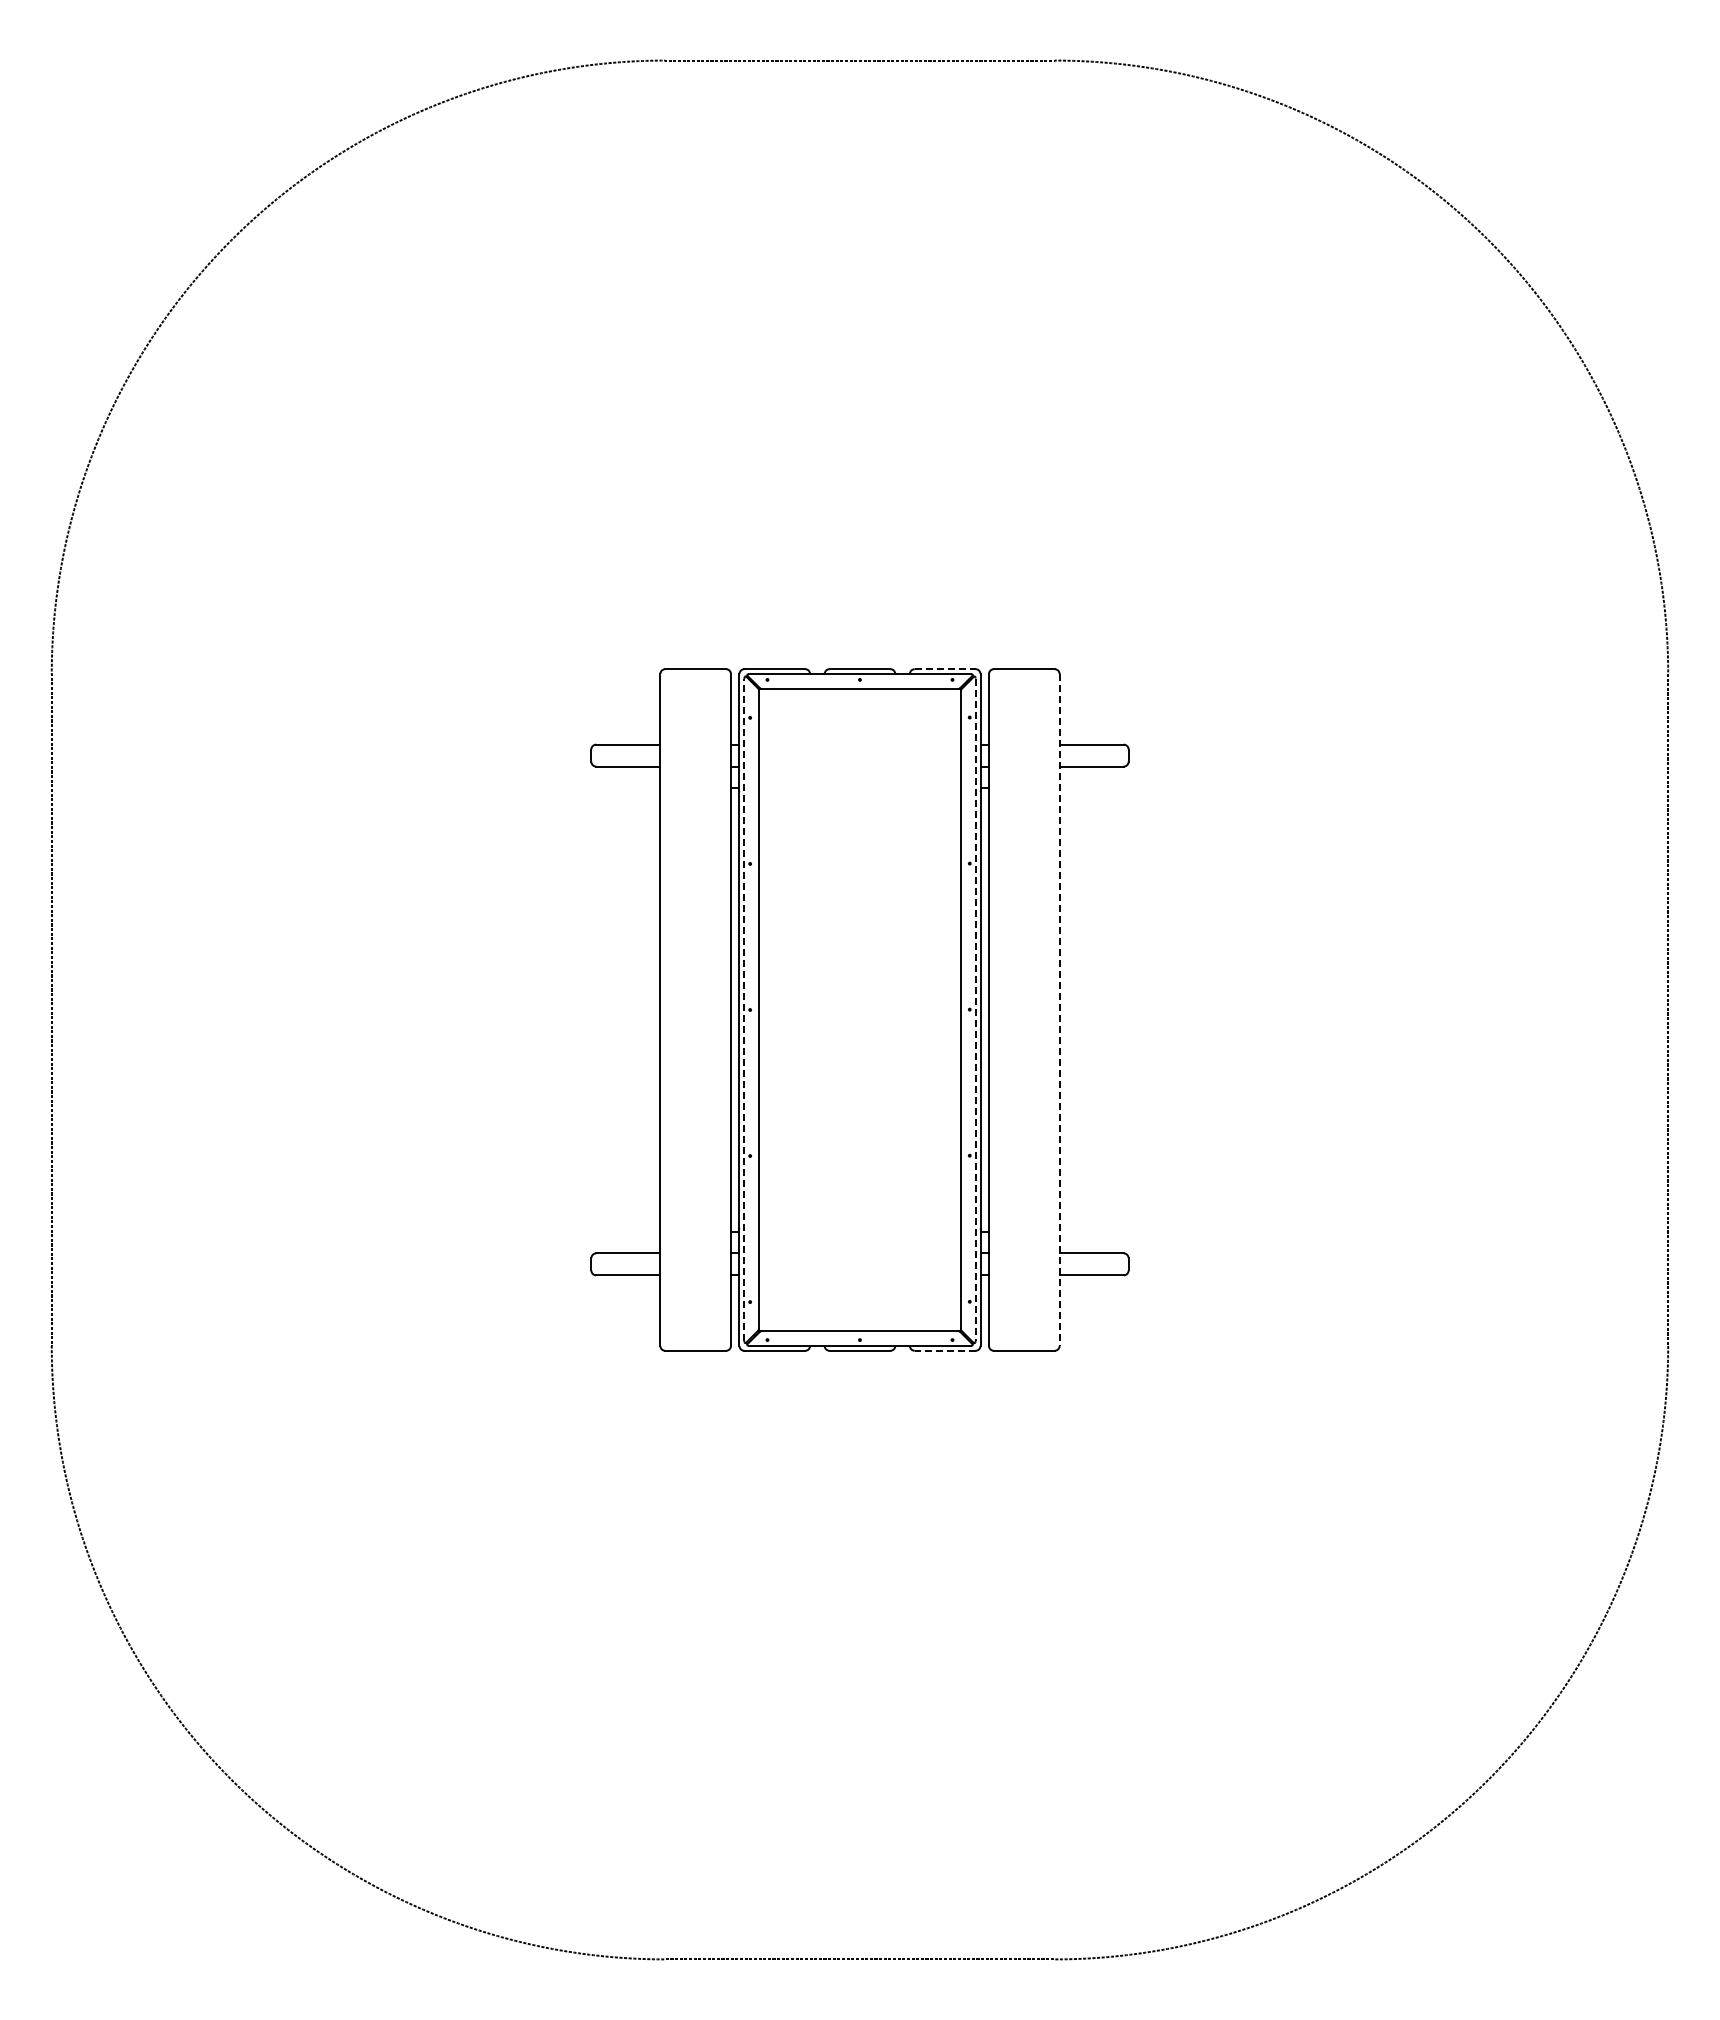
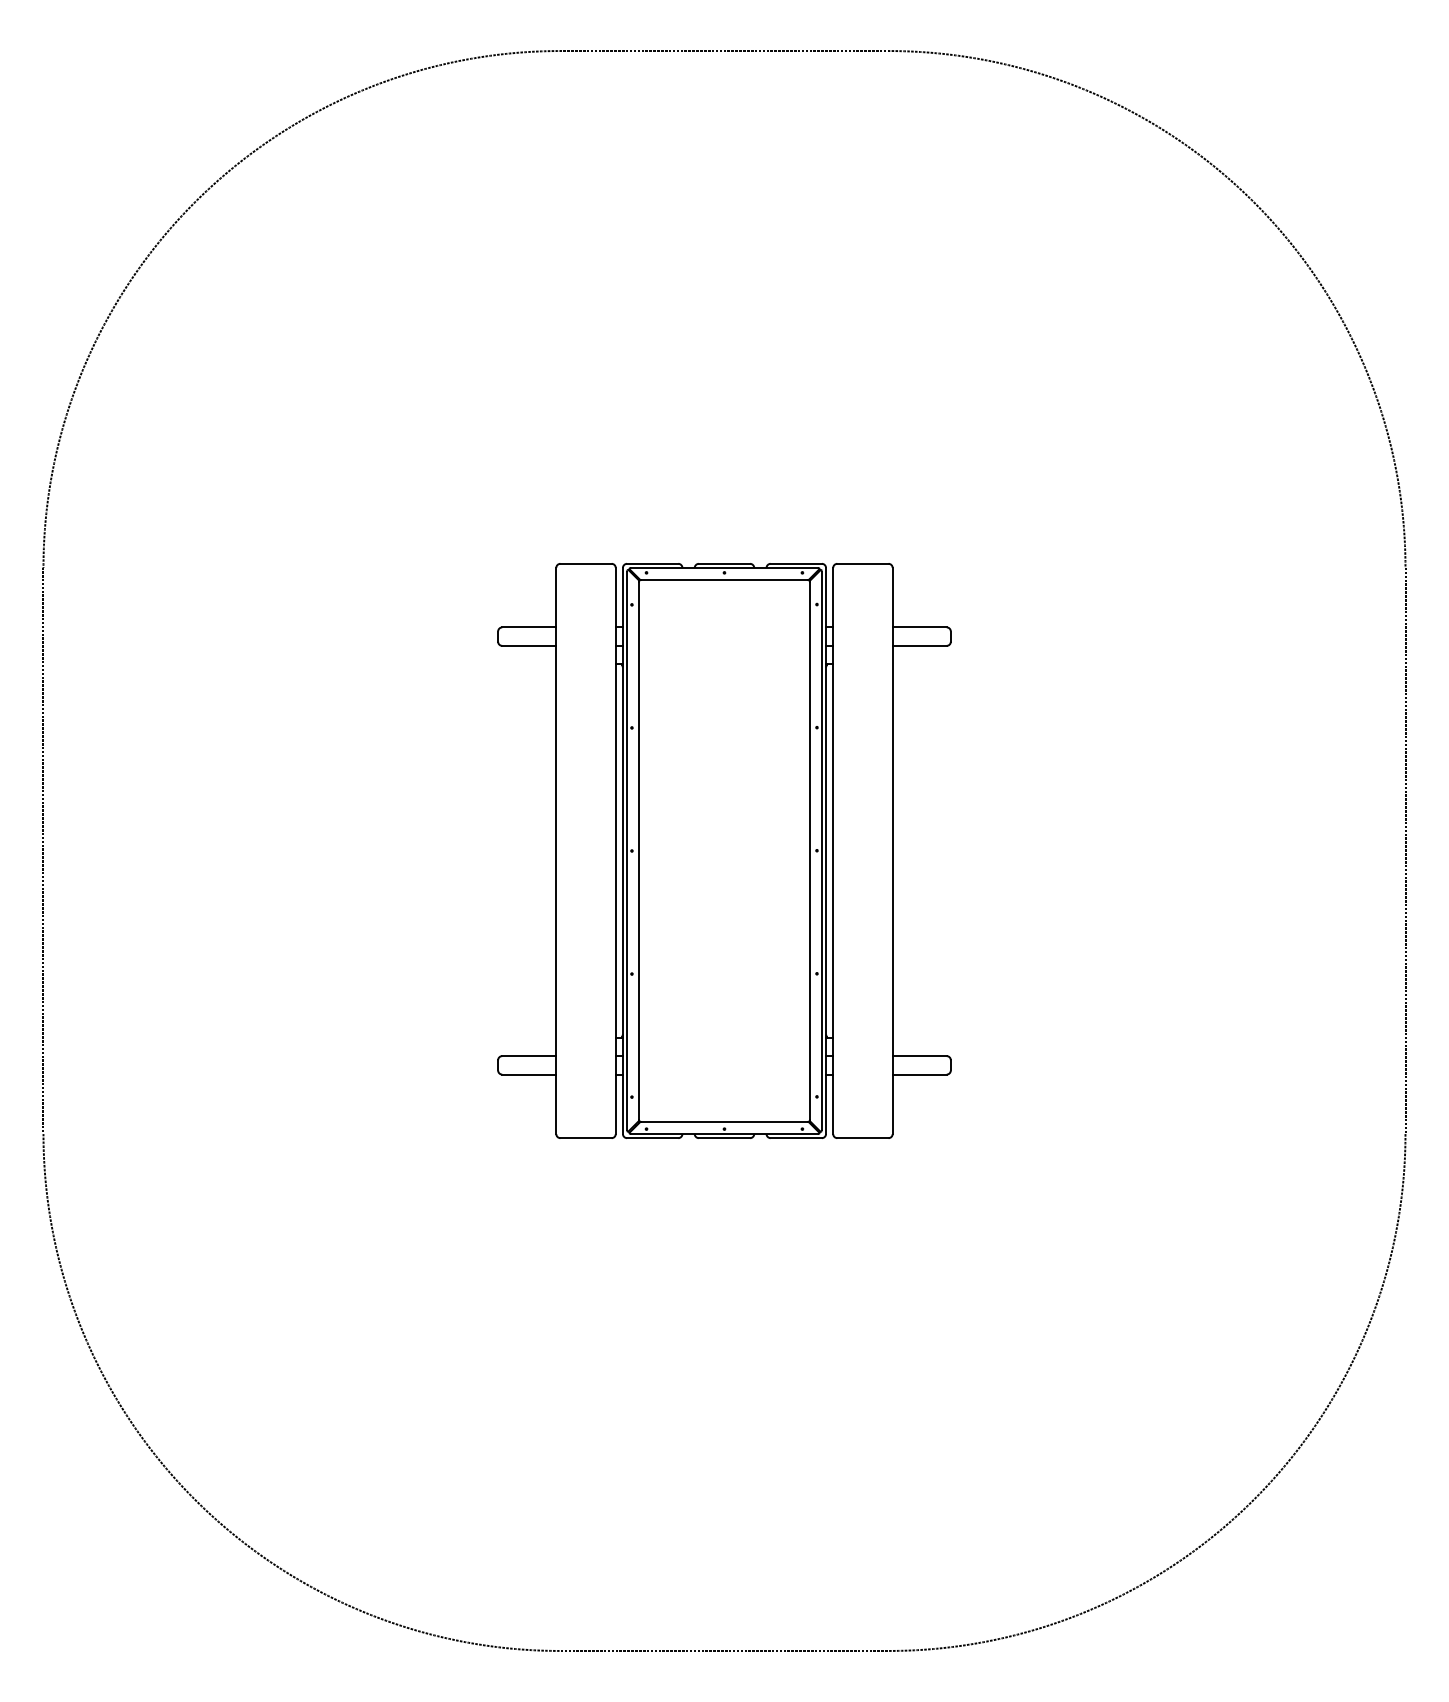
line: (945, 669) -> (796, 564), dashed -> solid
line: (744, 1009) -> (627, 850), dashed -> solid
line: (975, 1010) -> (821, 851), dashed -> solid
line: (1059, 1010) -> (892, 851), dashed -> solid
line: (944, 1350) -> (795, 1137), dashed -> solid

